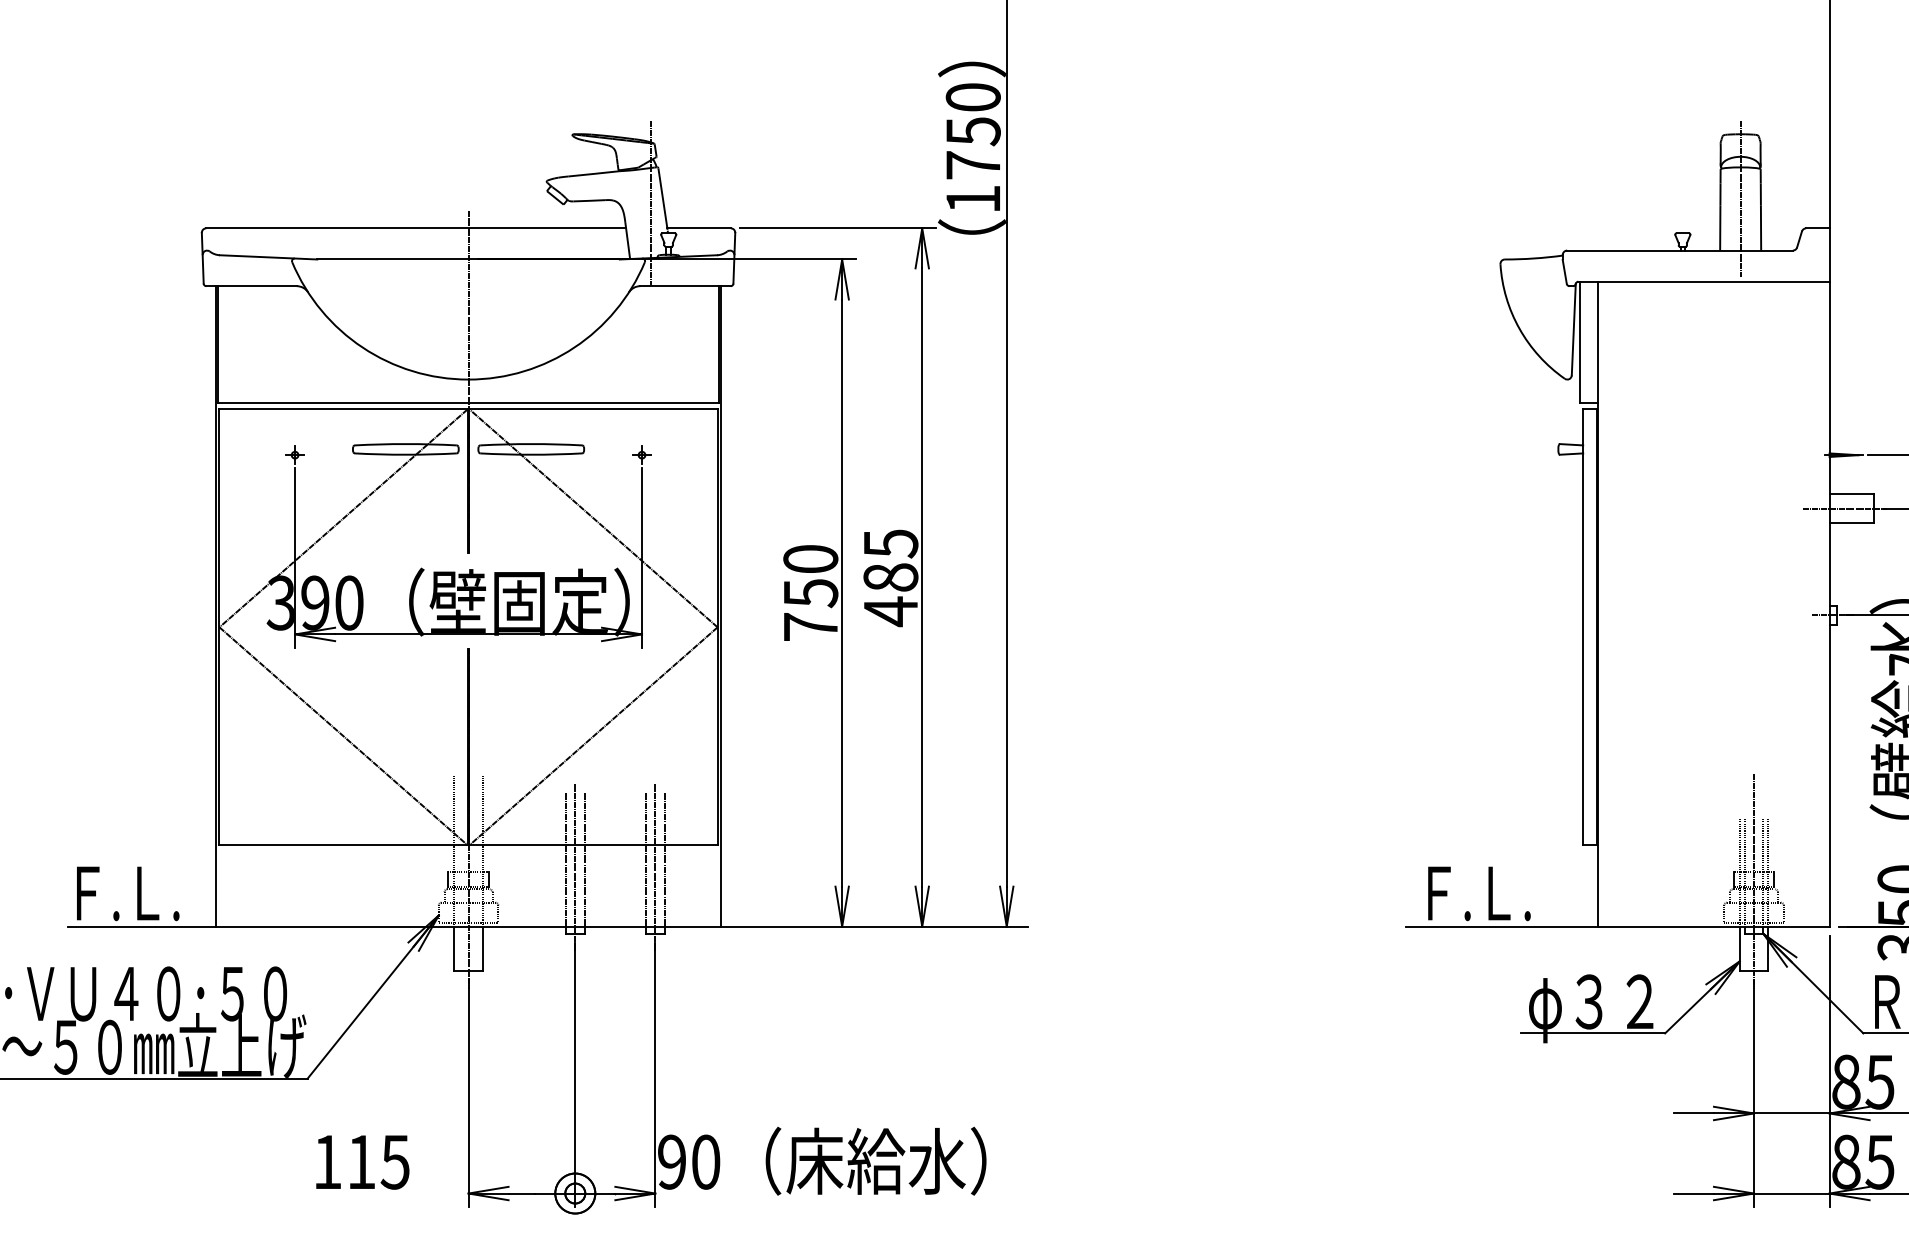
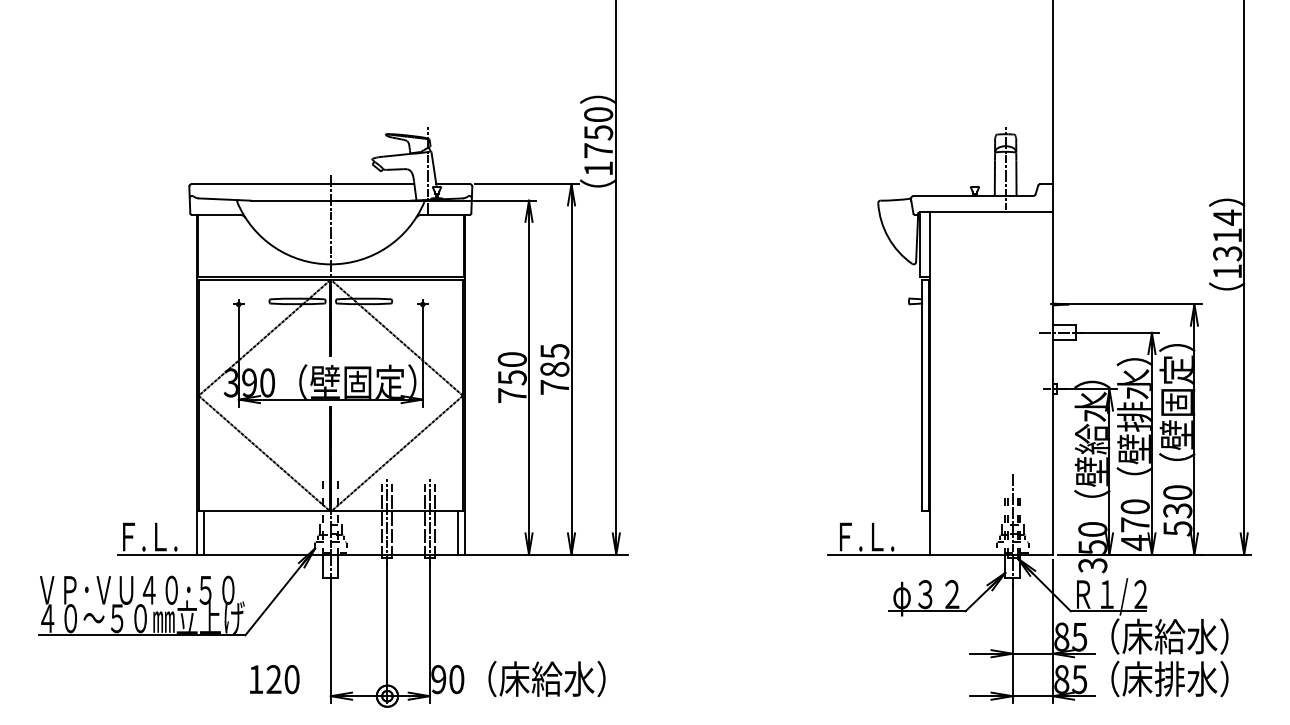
text: (890, 611) -> (554, 387), 485 -> 785
line: (230, 884) -> (204, 532), added
line: (707, 884) -> (457, 532), added
text: (377, 1162) -> (282, 679), 115 -> 120

